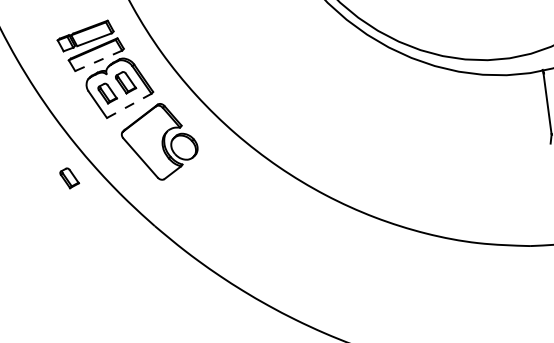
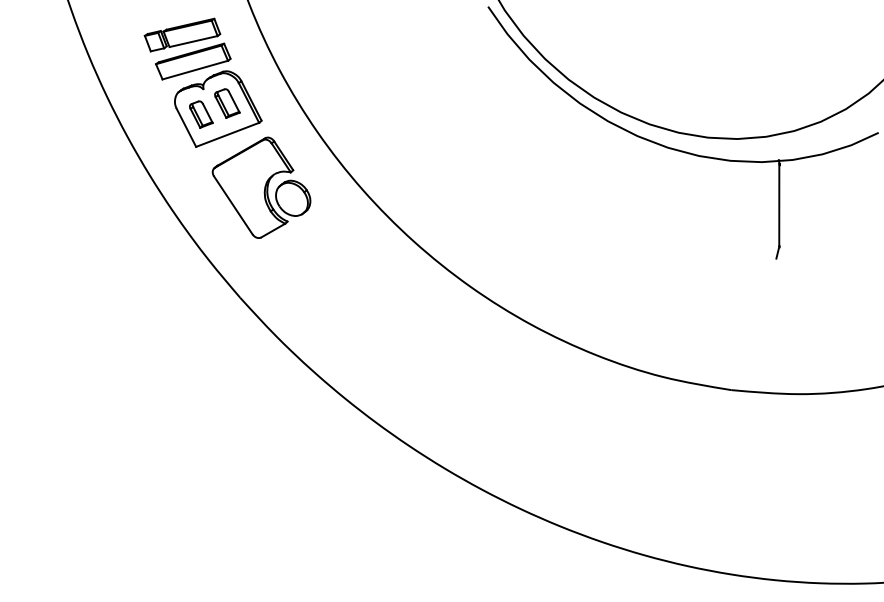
line: (98, 60) -> (195, 69), dashed -> solid
line: (129, 105) -> (227, 134), dashed -> solid
part: (69, 178) -> (136, 219), removed

